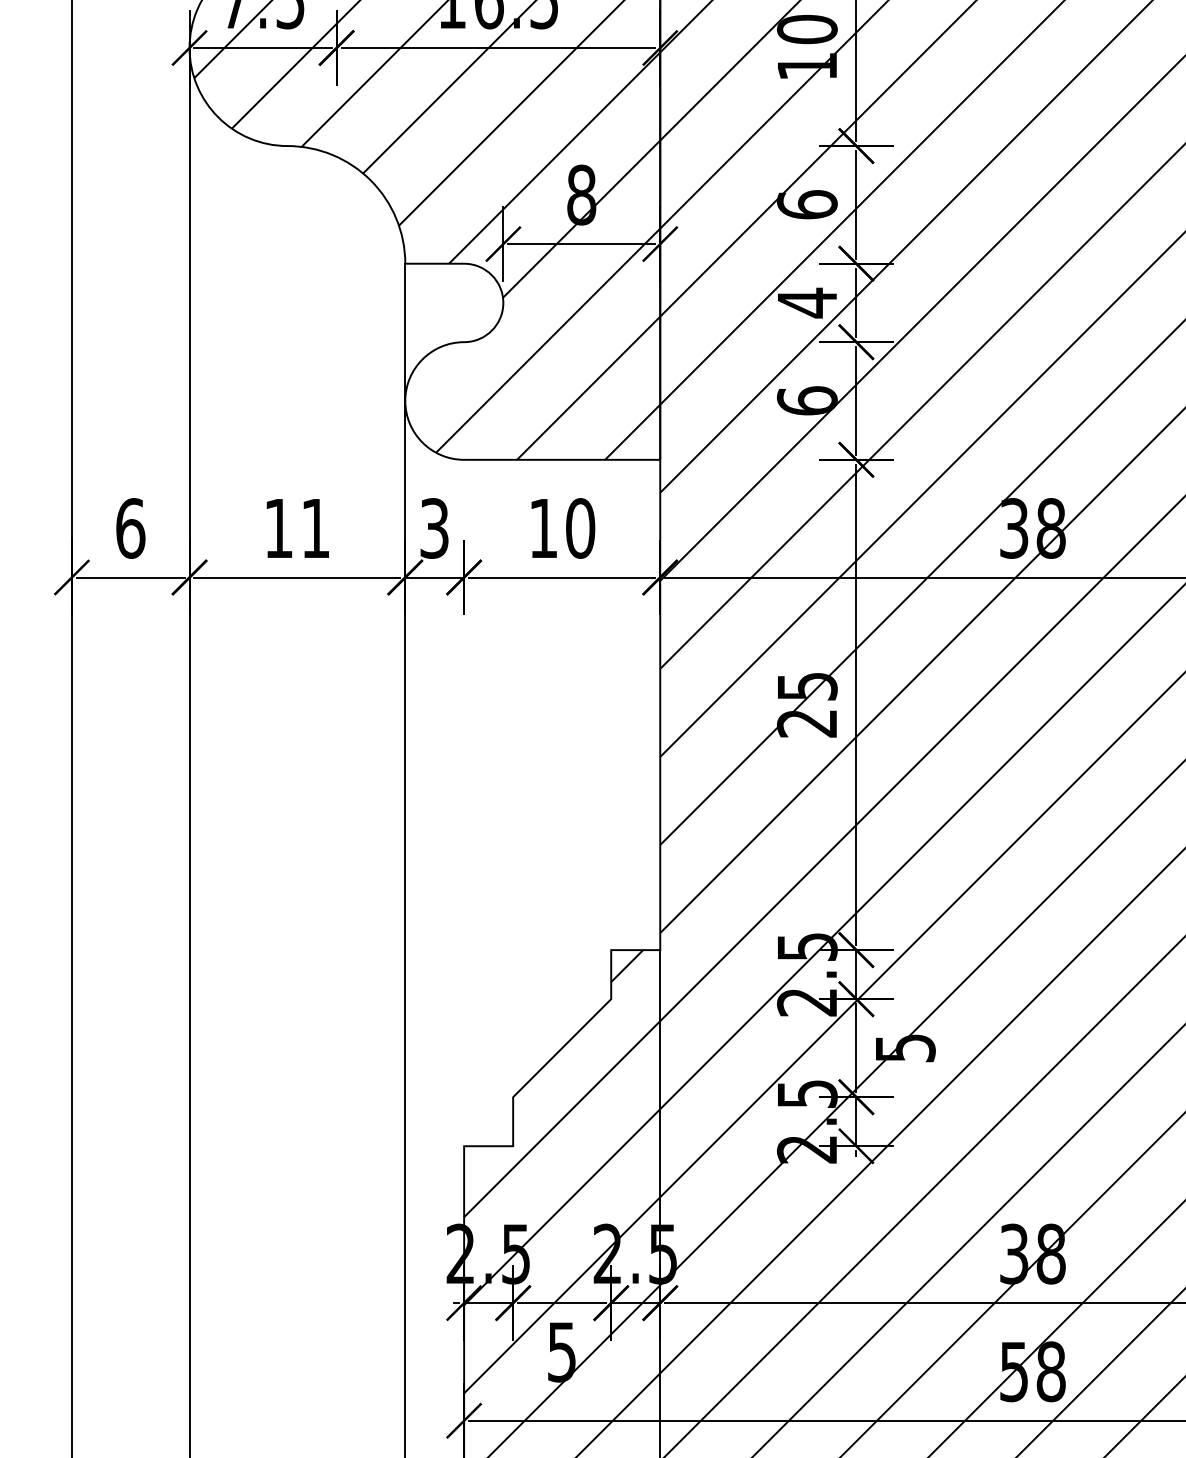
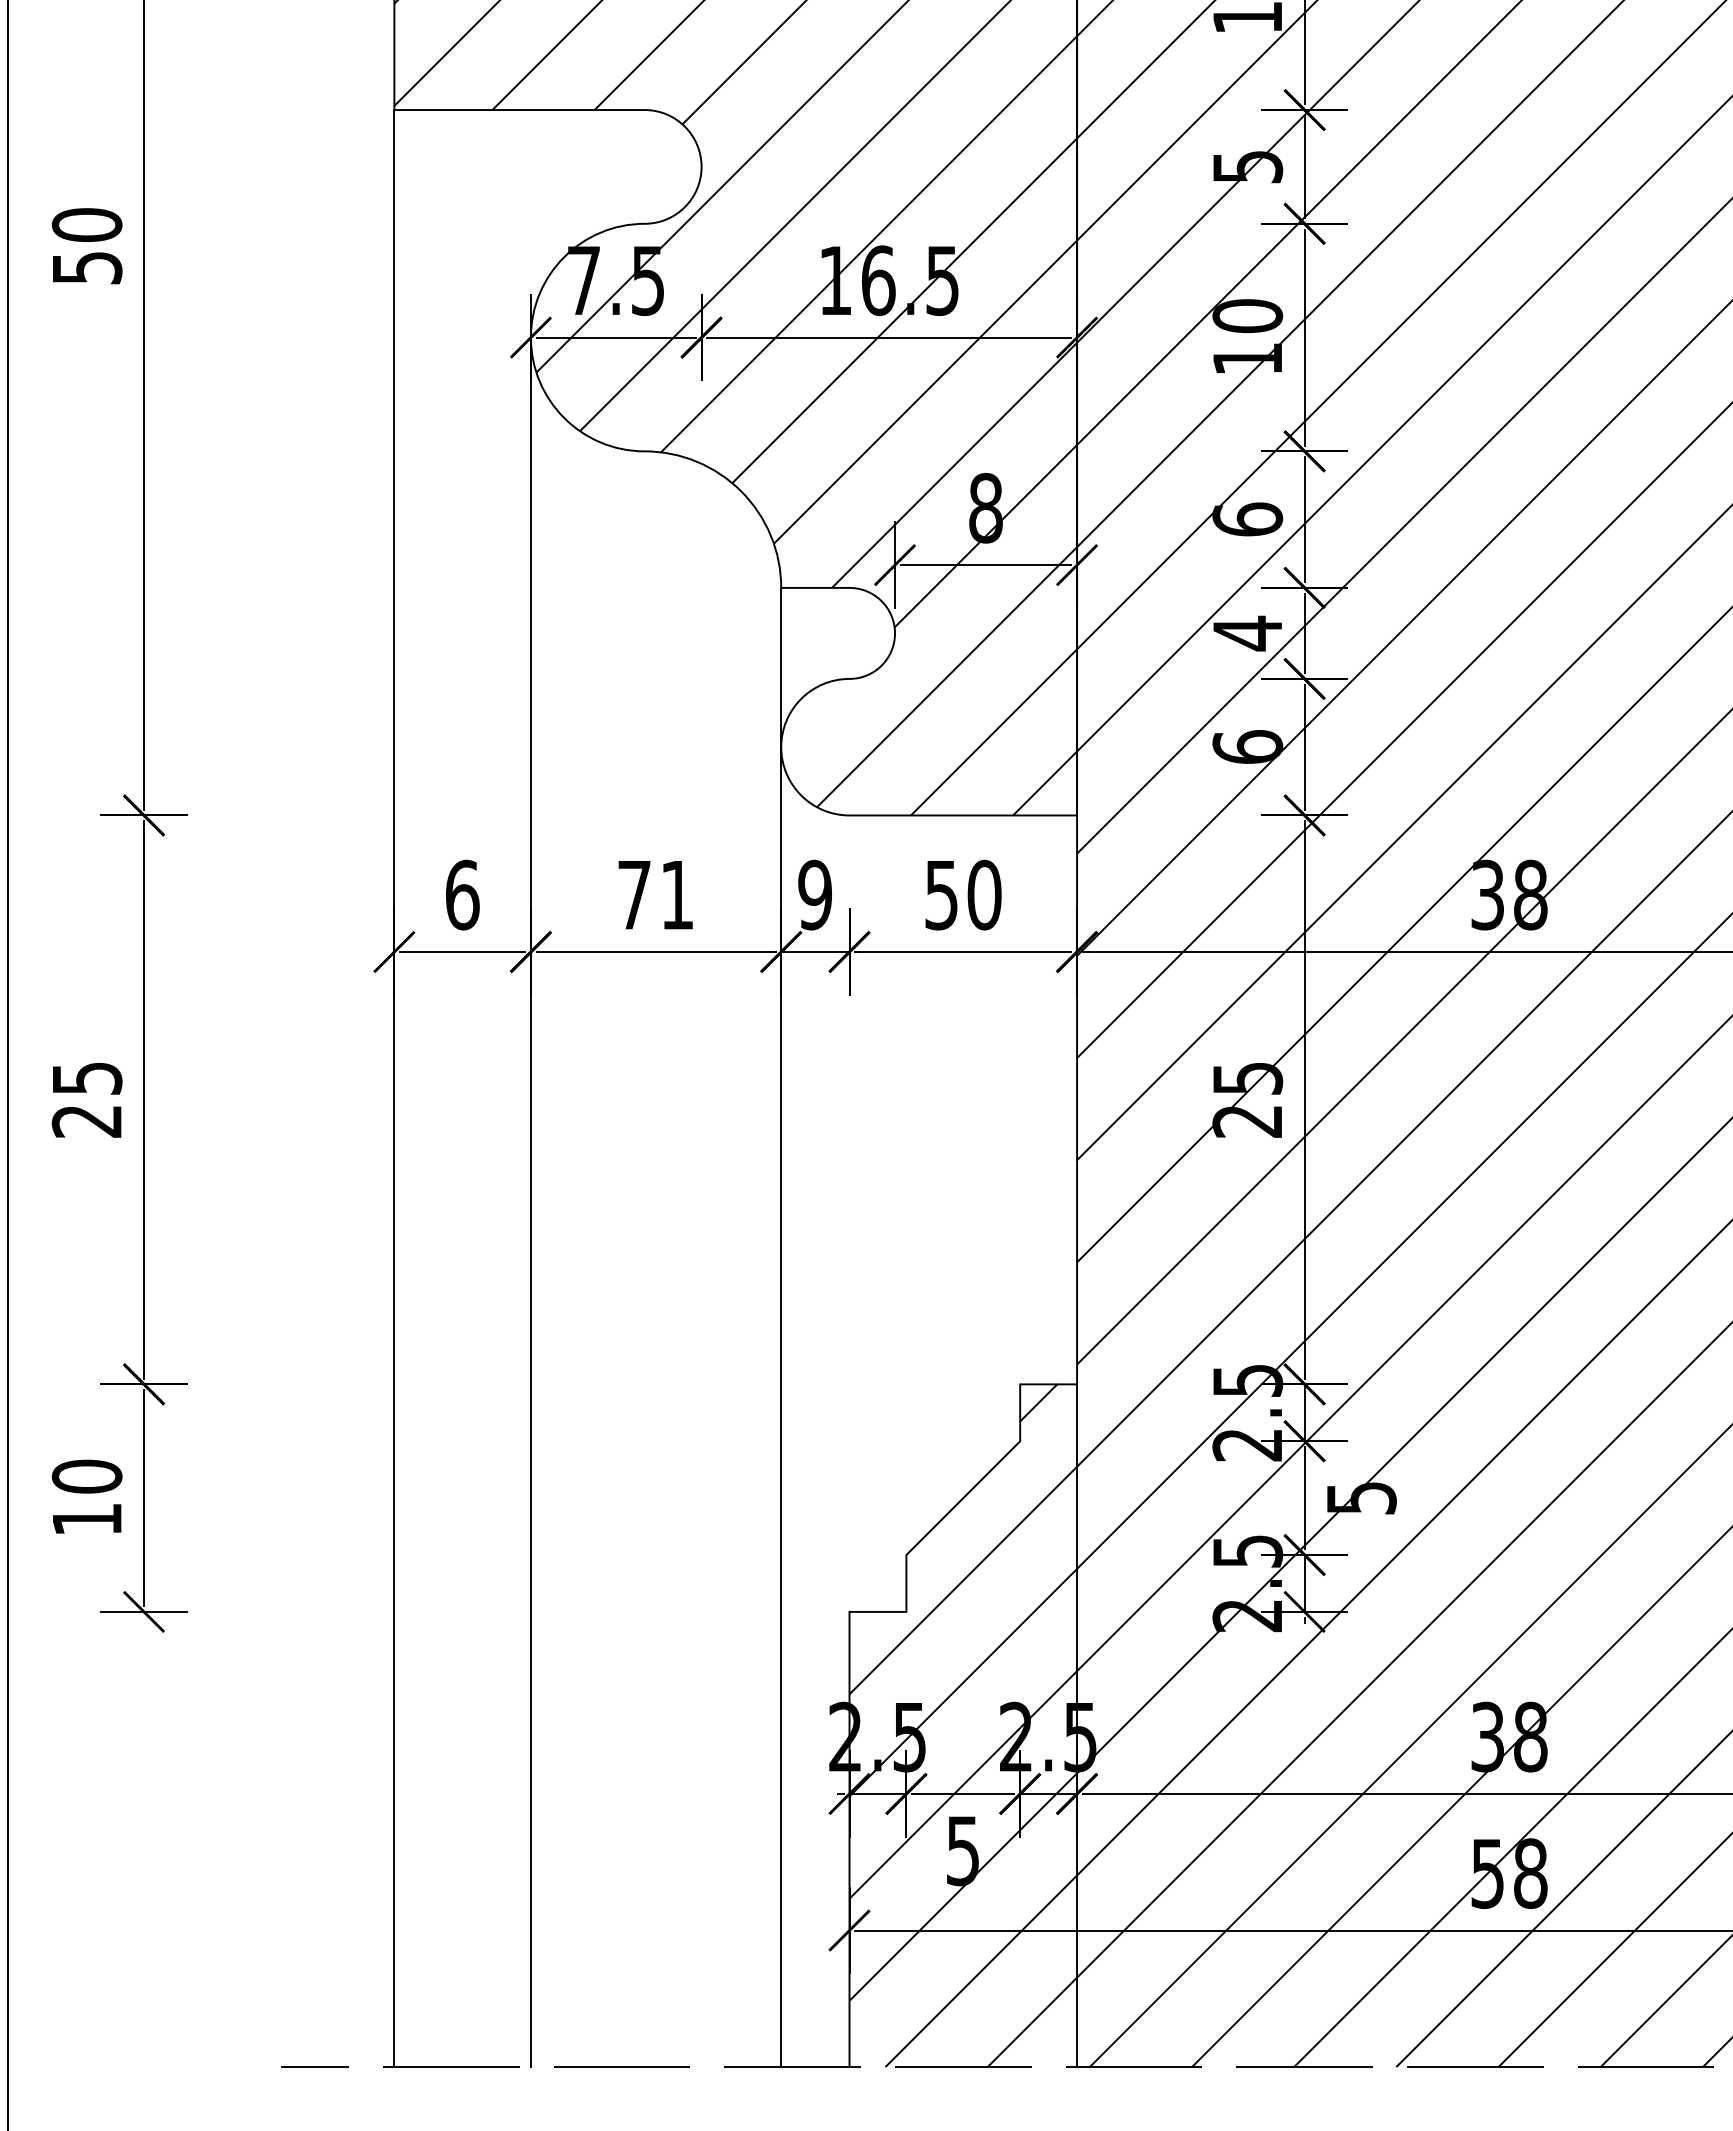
text: (433, 527) -> (814, 894), 3 -> 9
text: (278, 528) -> (634, 895), 11 -> 71
text: (543, 528) -> (941, 895), 10 -> 50

